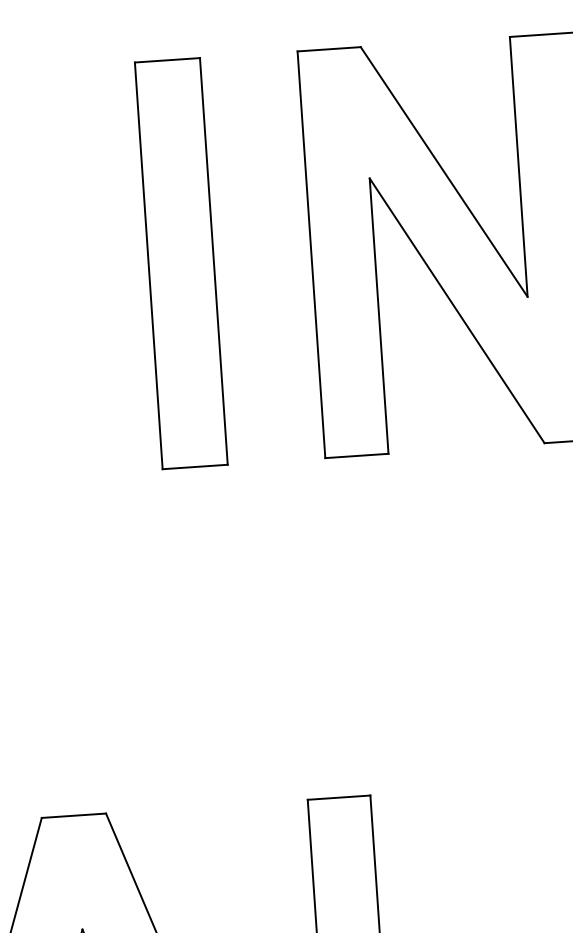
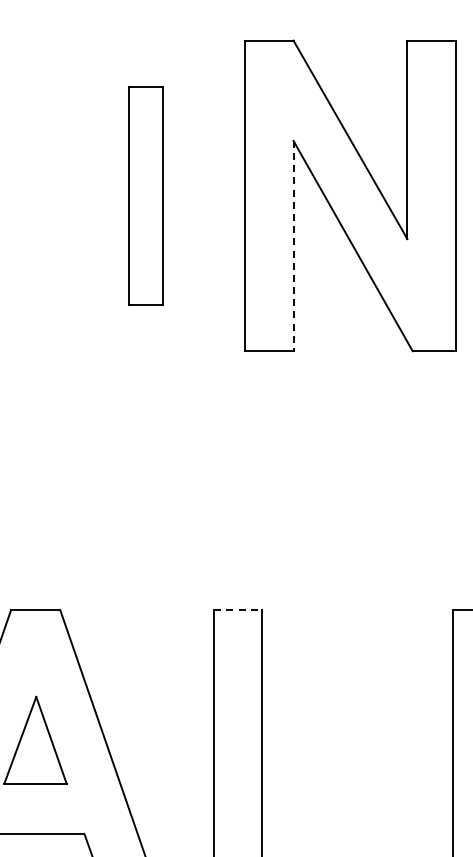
part: (180, 263) -> (145, 195), size x0.7
line: (379, 316) -> (293, 246), solid -> dashed
line: (339, 798) -> (238, 610), solid -> dashed

